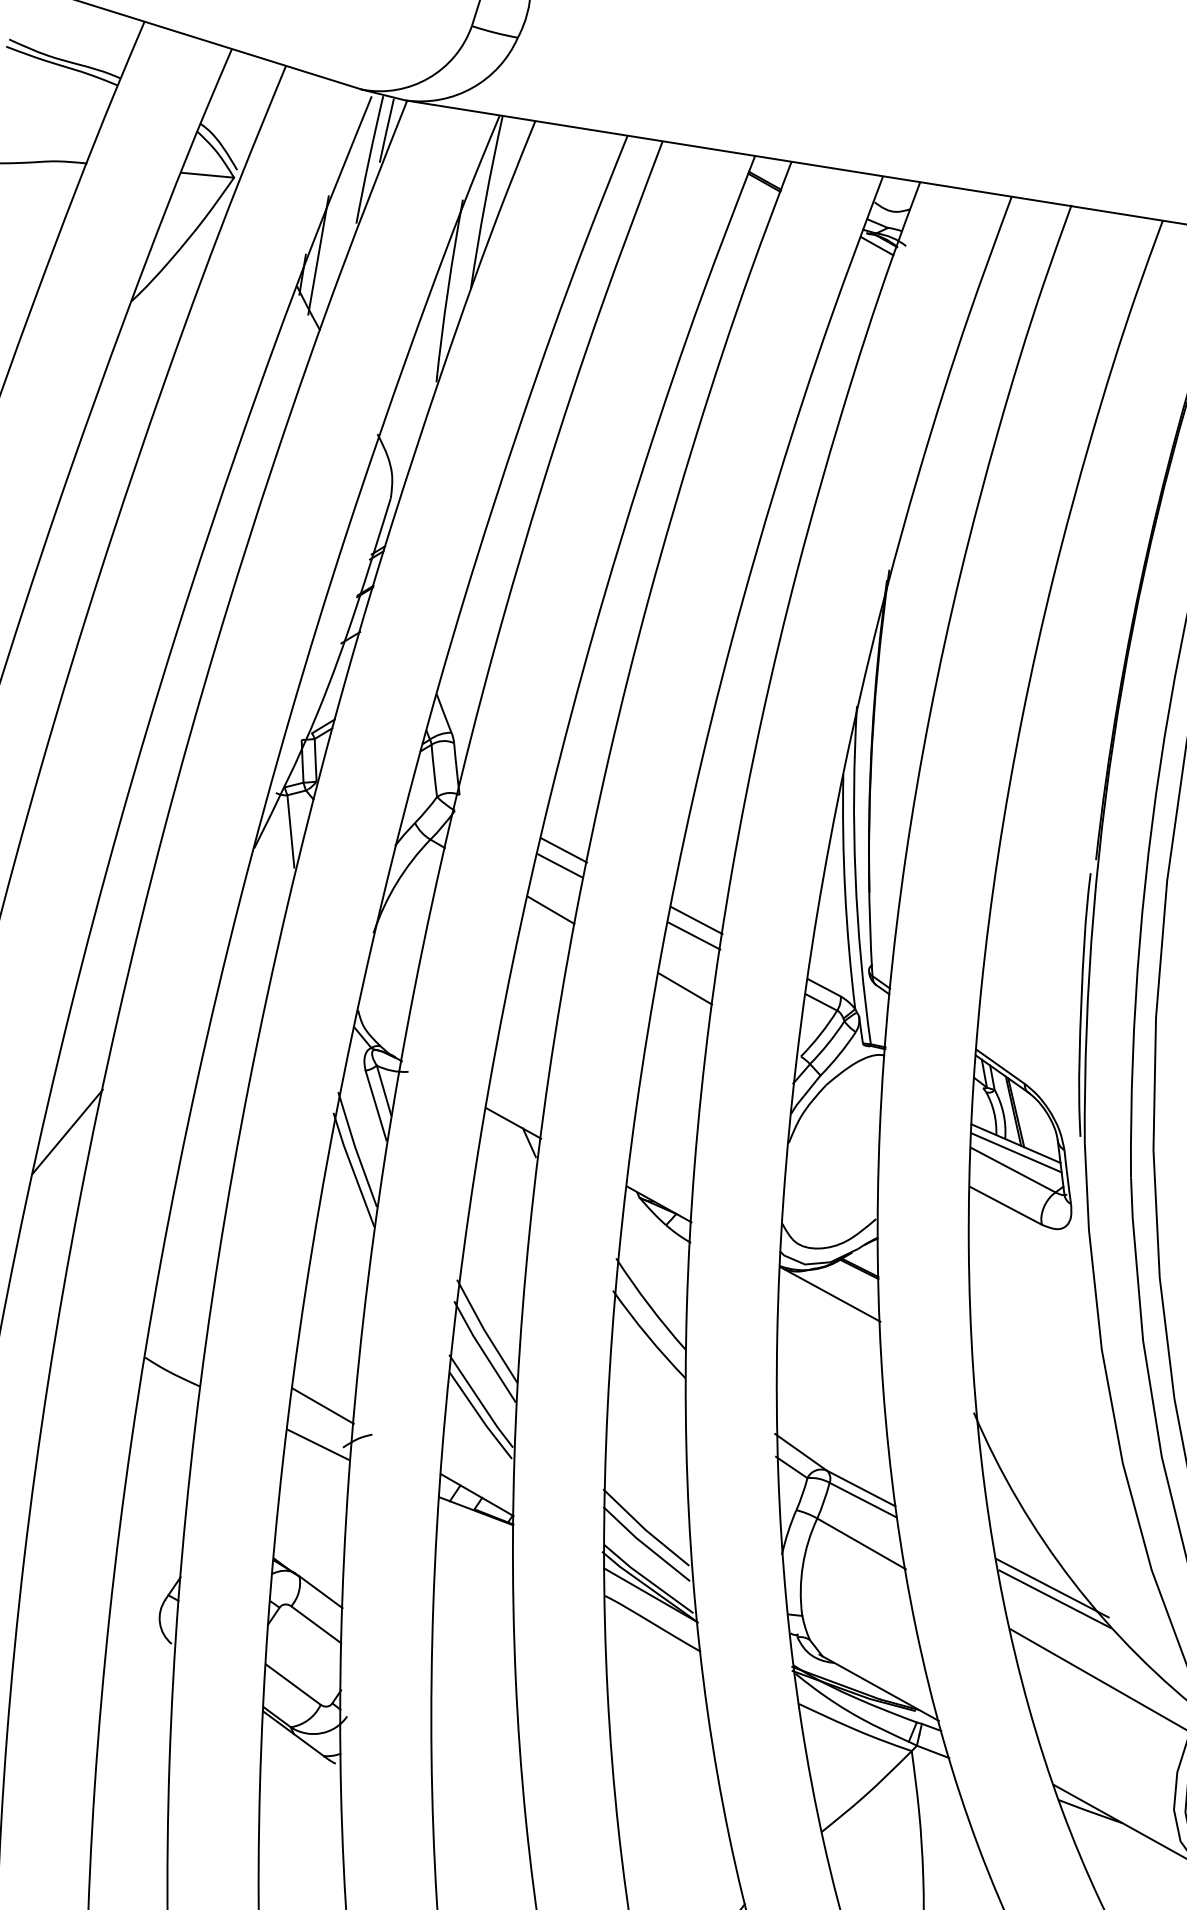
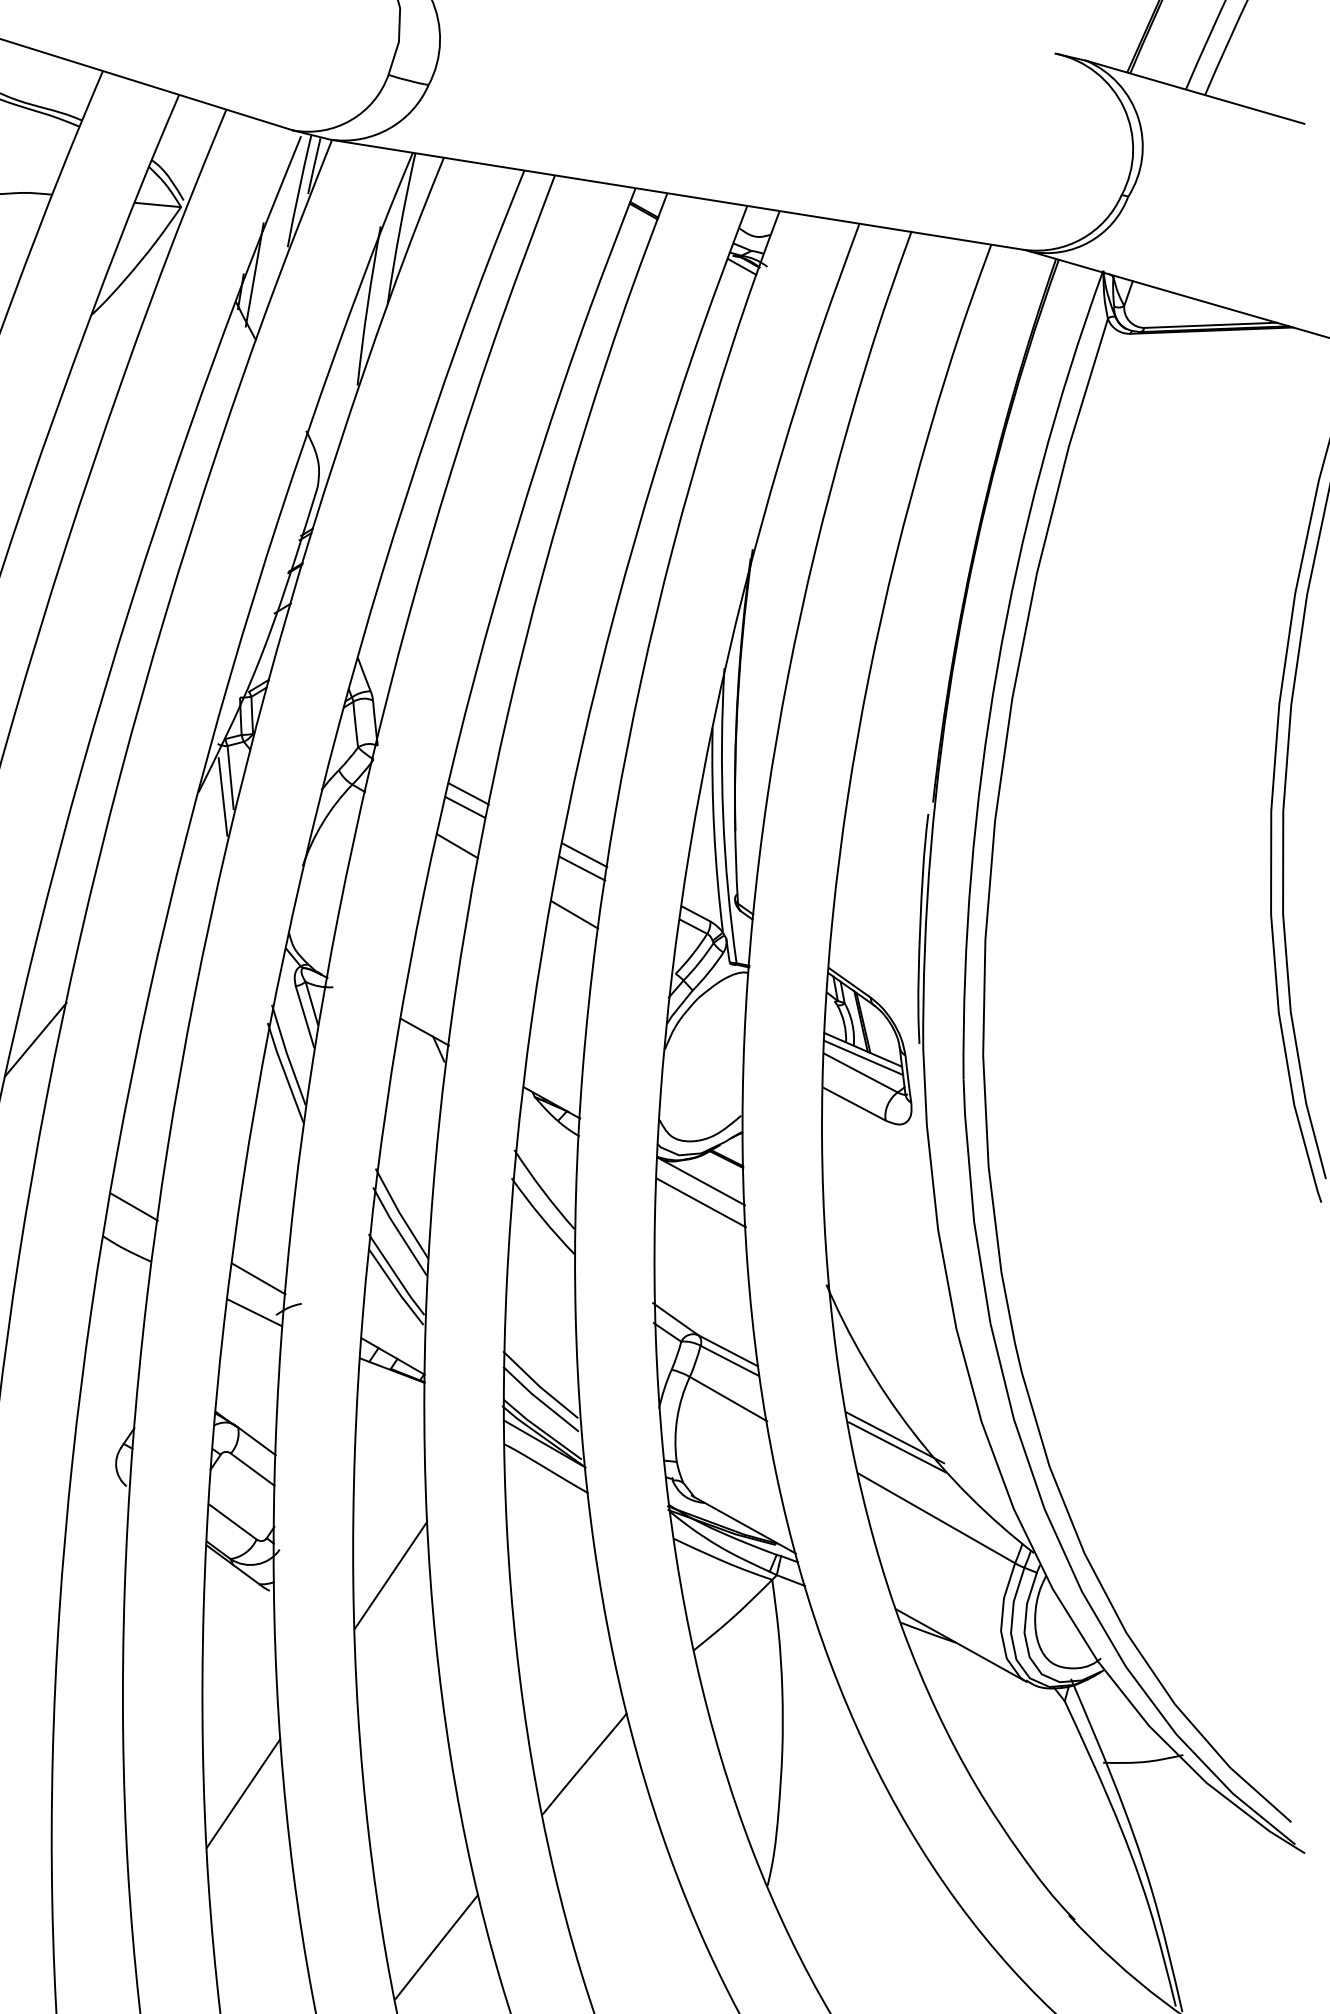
line: (281, 853) -> (222, 796), added
line: (829, 1318) -> (700, 1202), added
line: (179, 1323) -> (133, 1206), added
line: (475, 1744) -> (391, 1574), added

